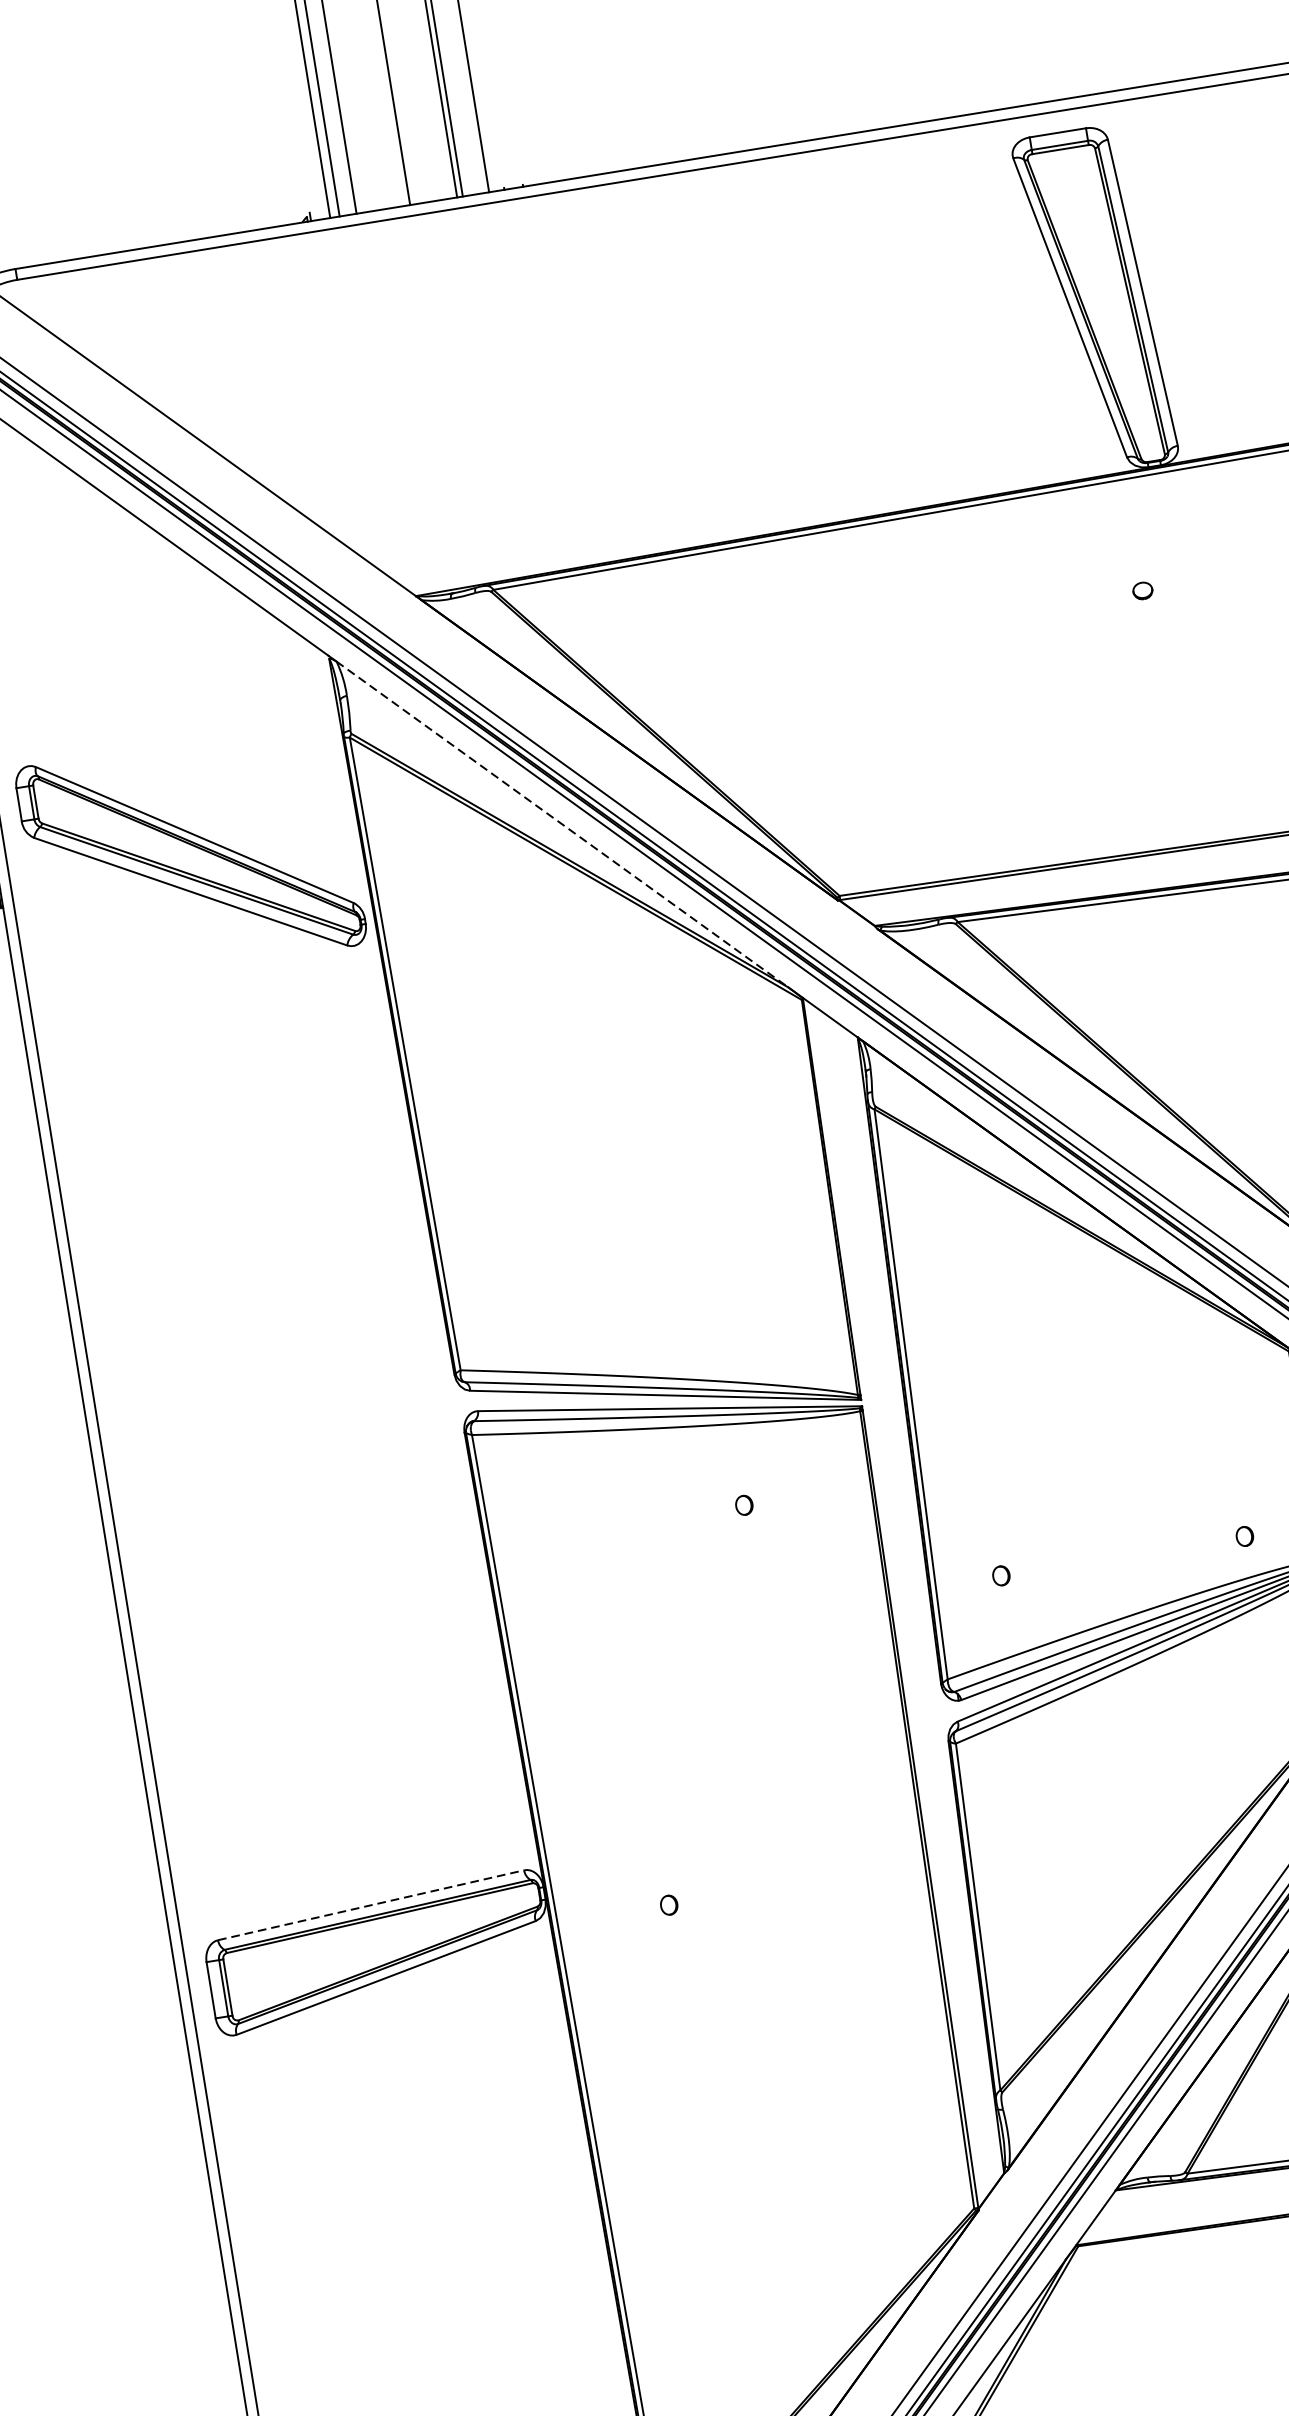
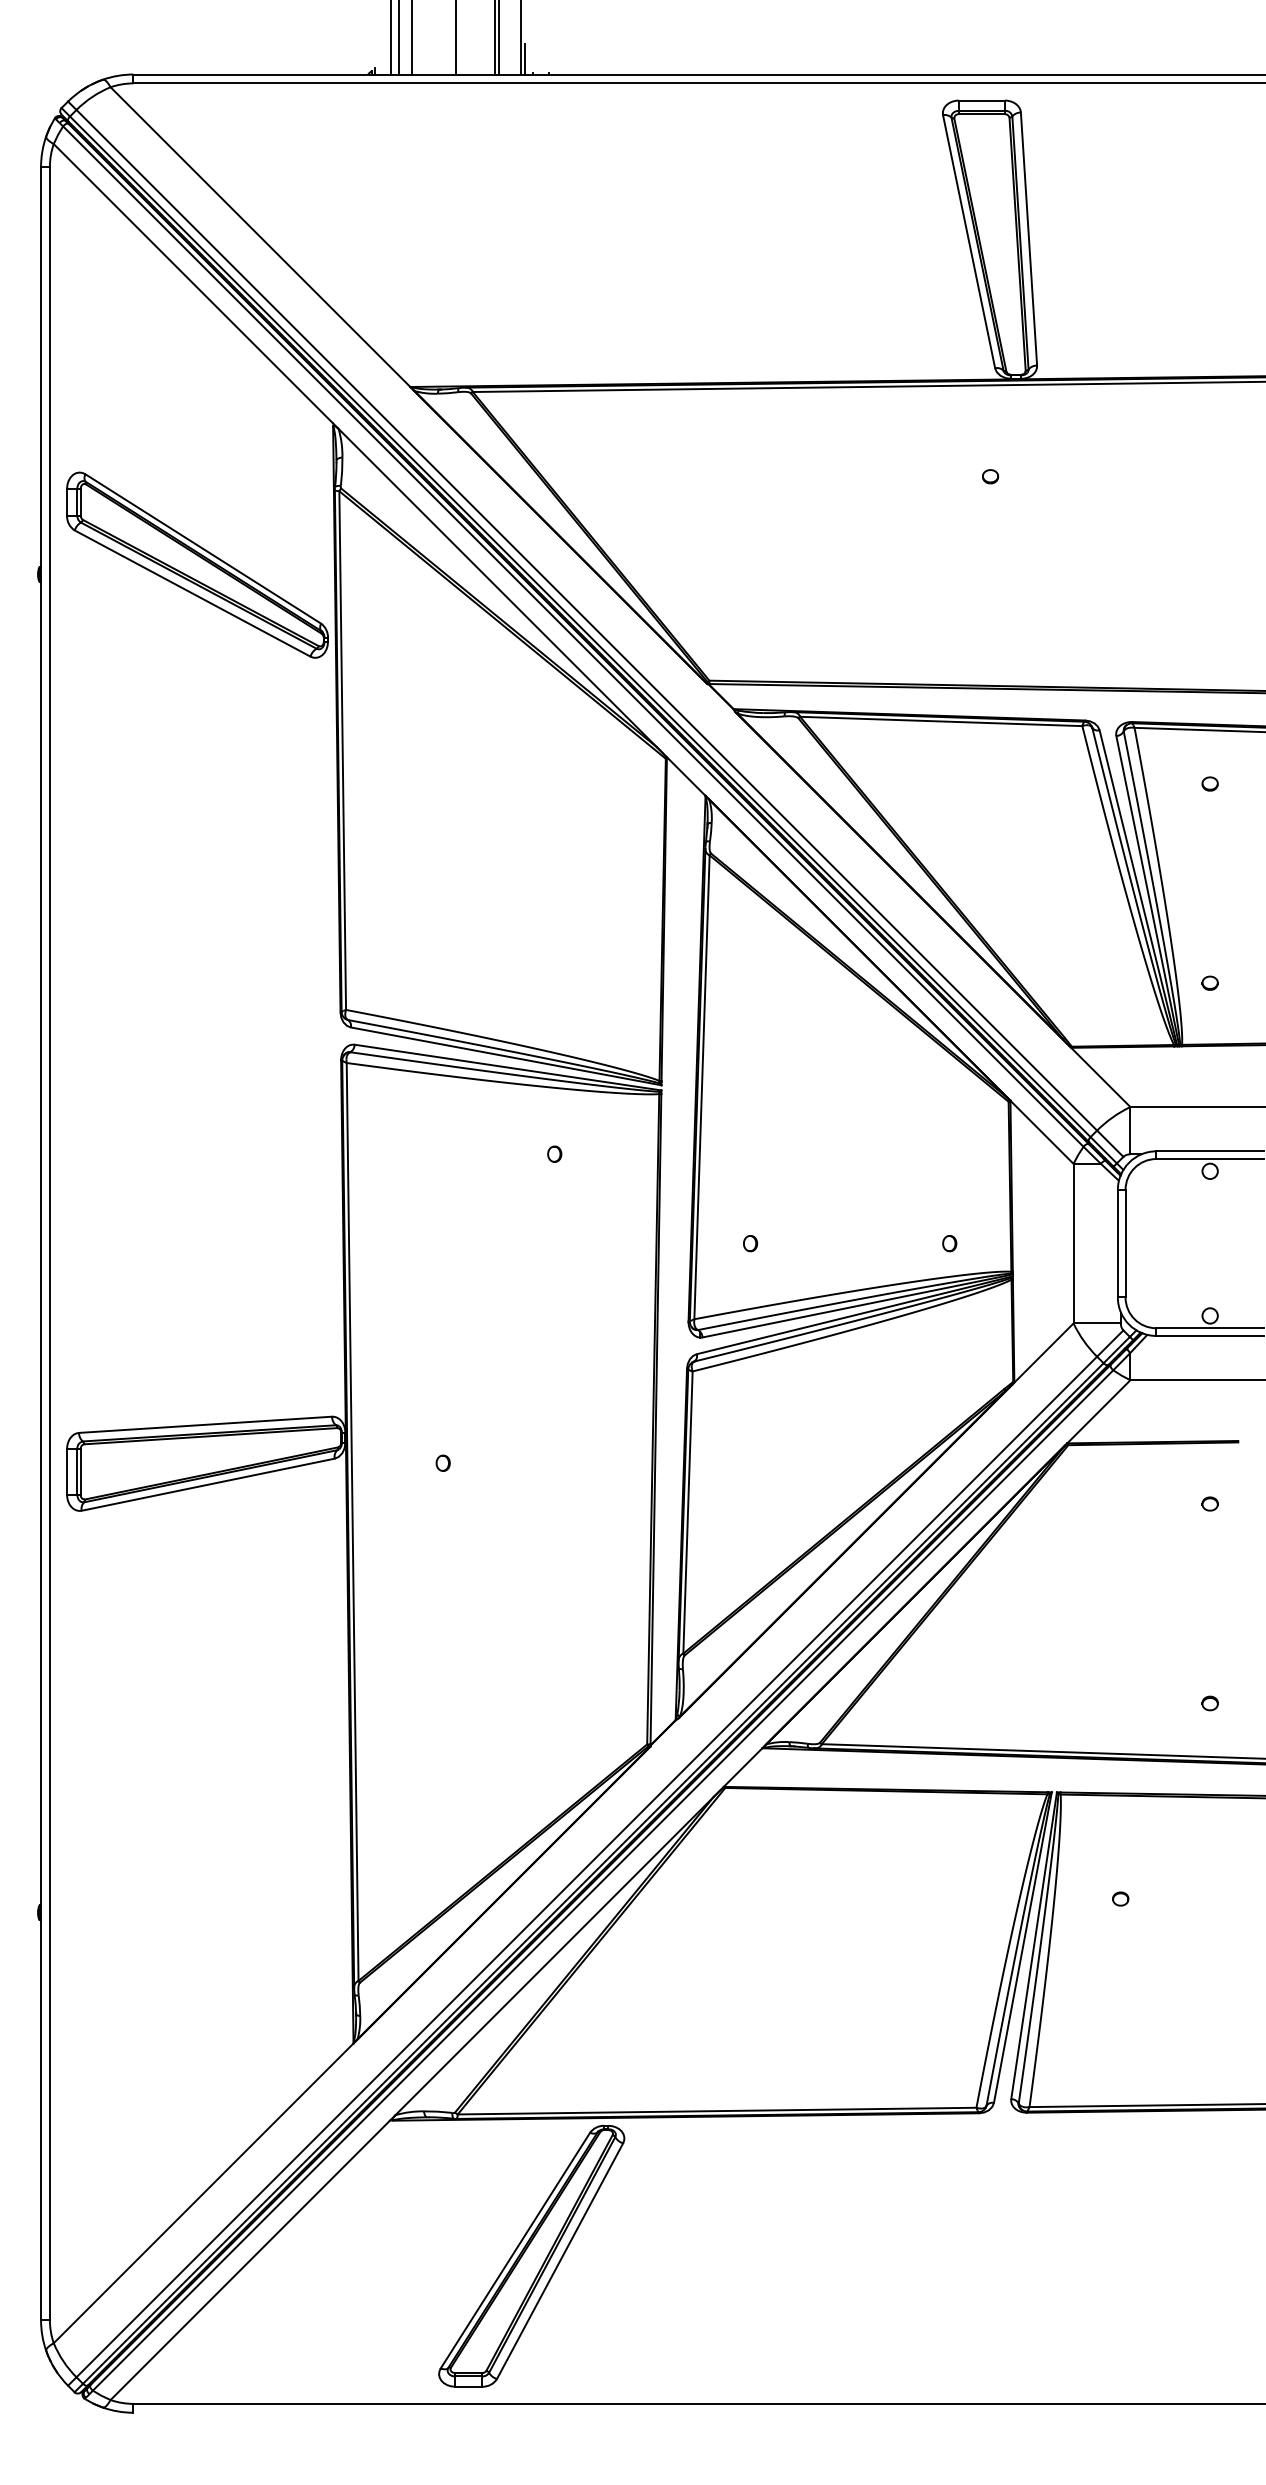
line: (491, 171) -> (525, 58), added
line: (563, 824) -> (498, 588), dashed -> solid
line: (370, 1904) -> (205, 1424), dashed -> solid

